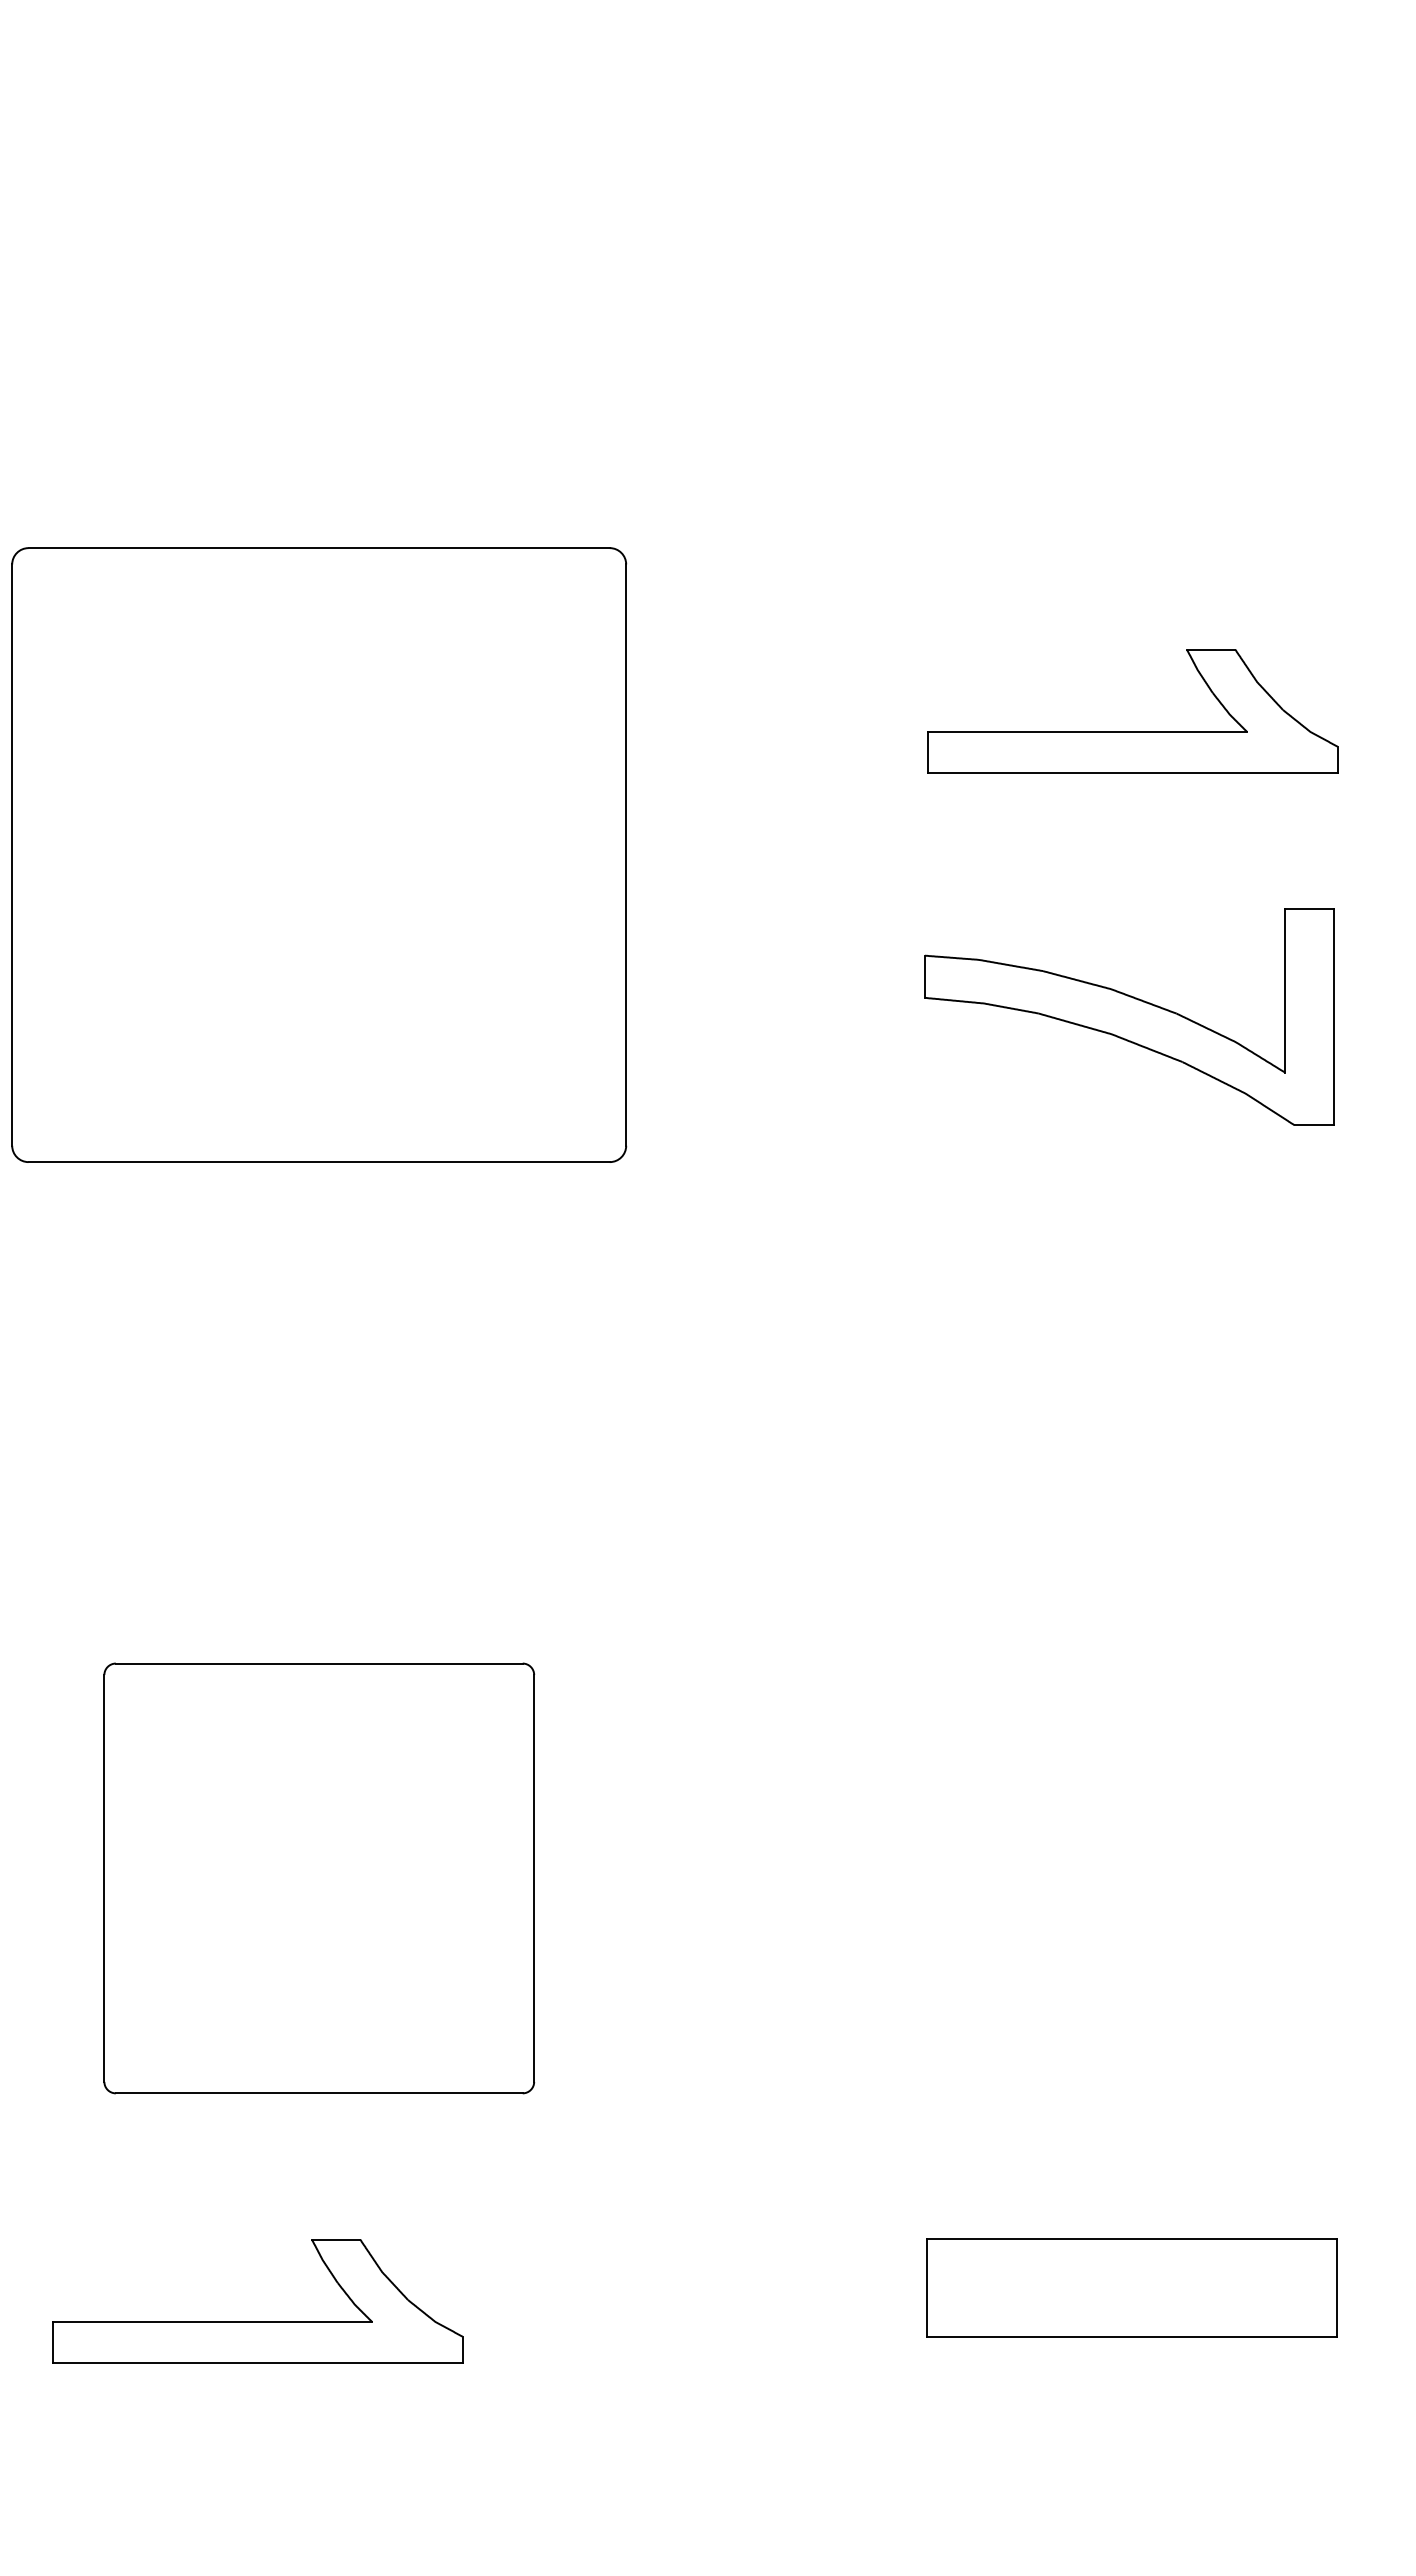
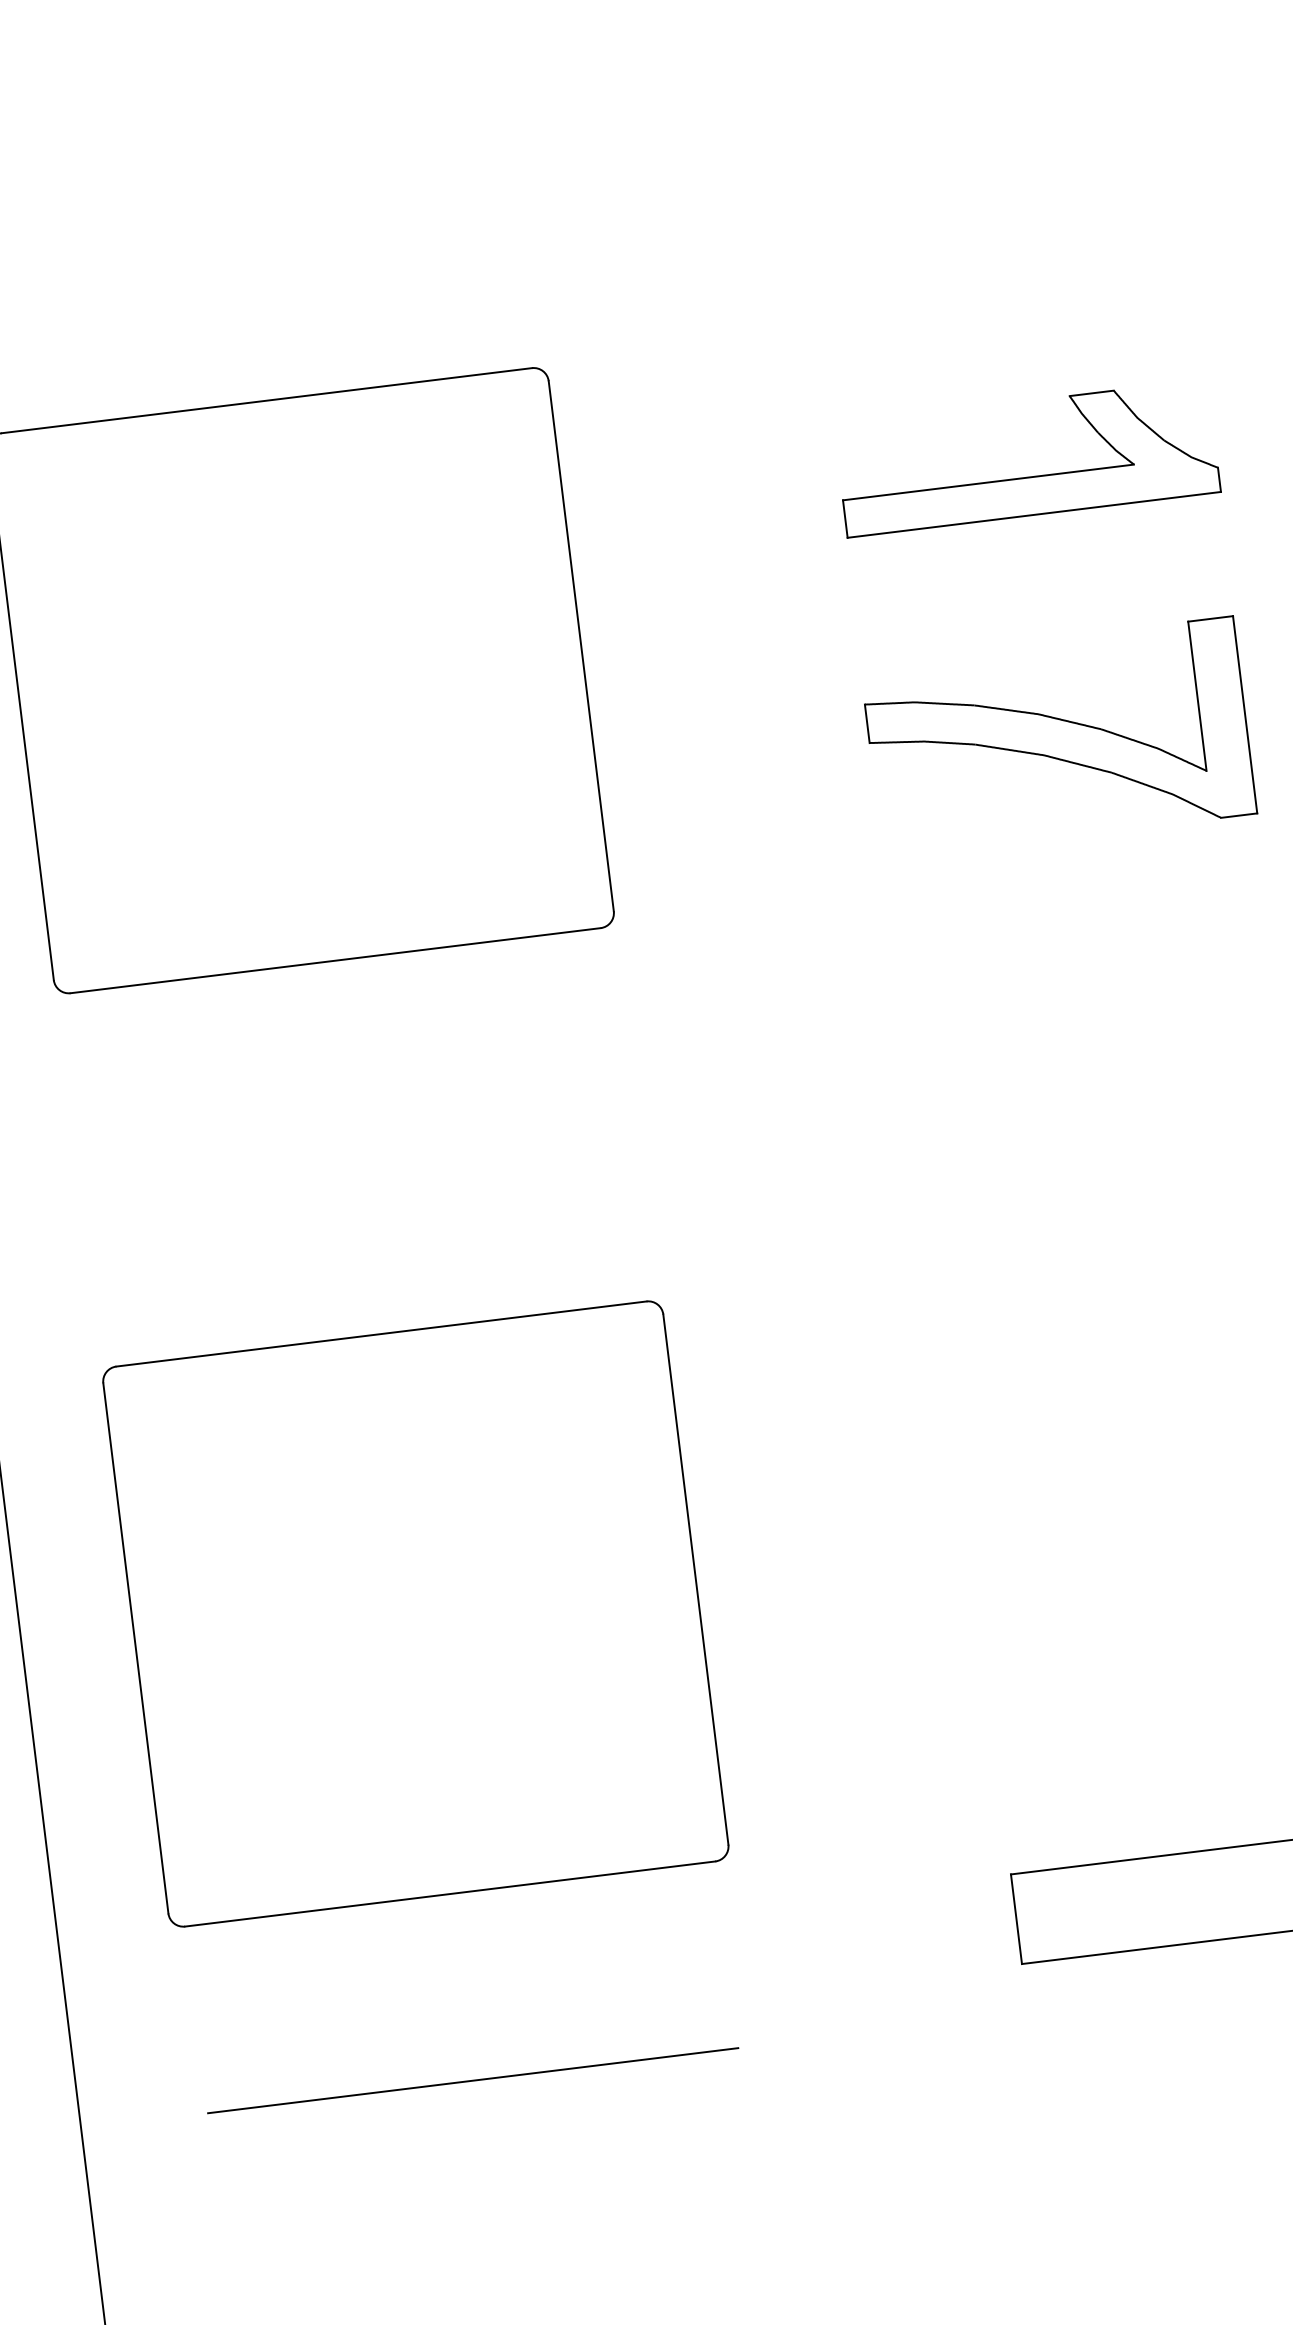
part: (319, 1878) -> (416, 1614), size x1.43
part: (257, 2321) -> (409, 2025), removed
line: (318, 2390) -> (472, 2081), added

